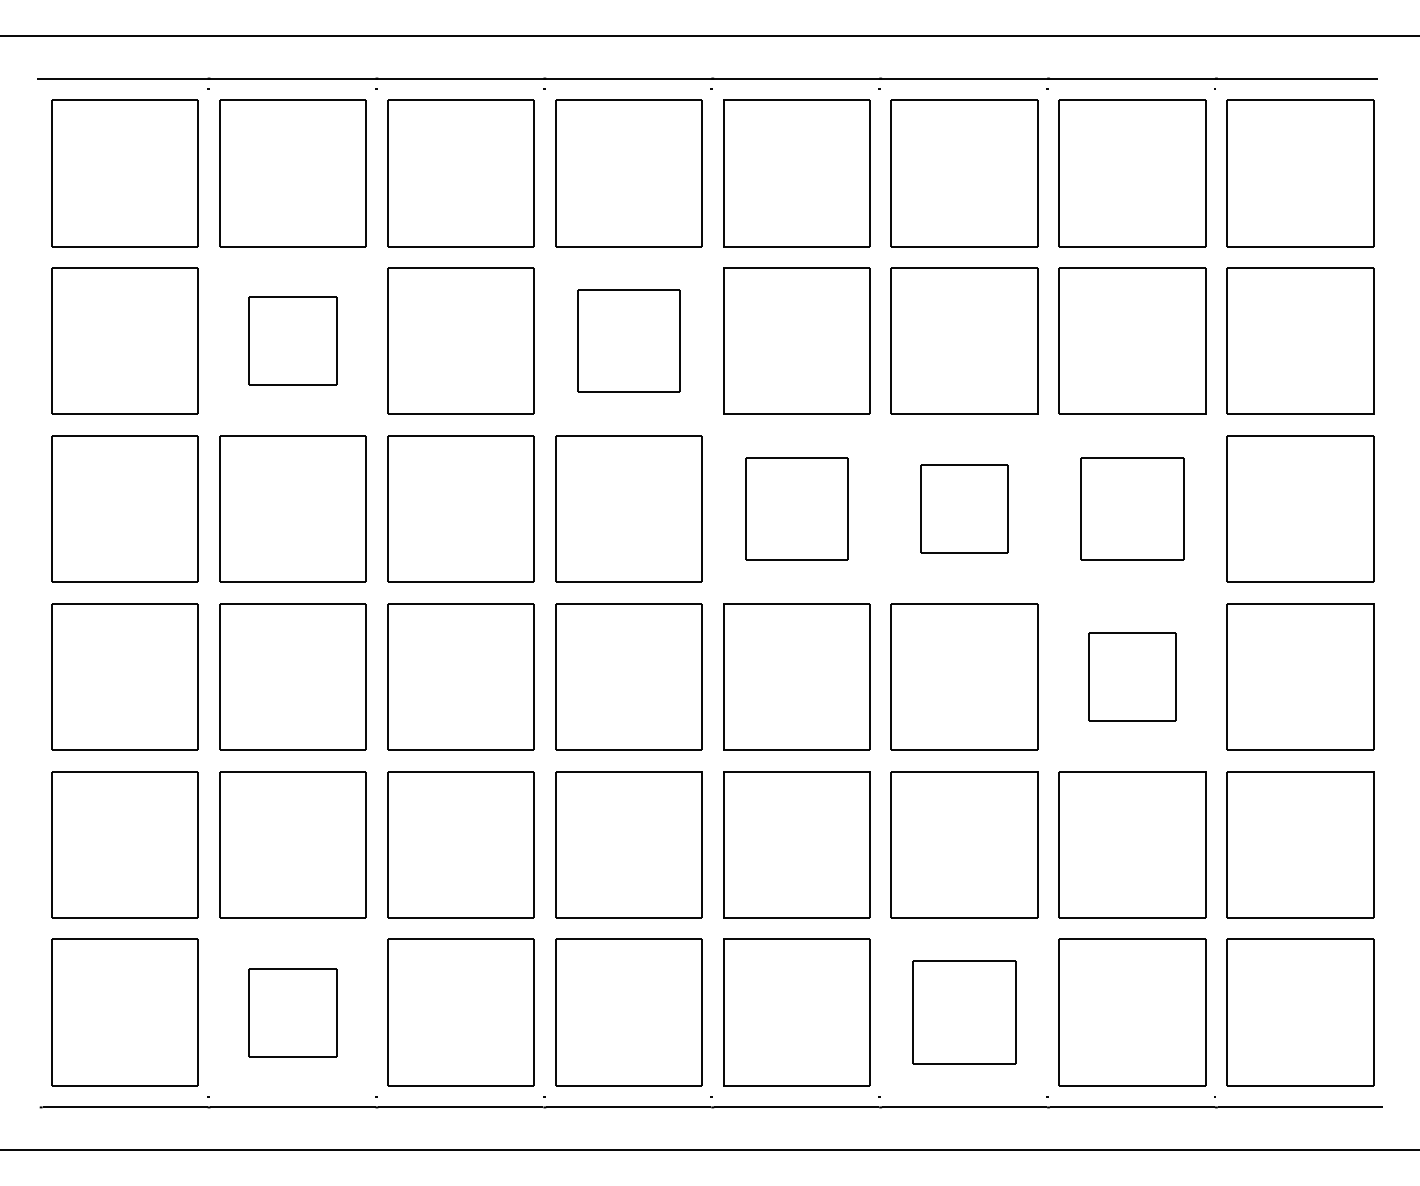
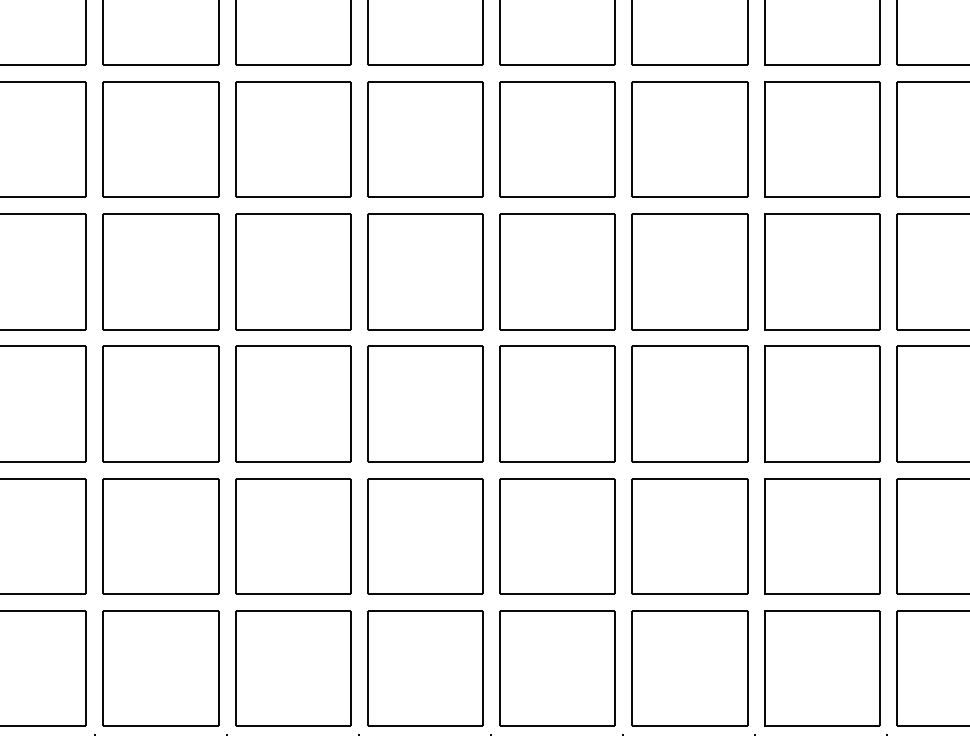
part: (292, 340) -> (160, 139), size x1.67
part: (628, 340) -> (425, 139), size x1.43
part: (796, 508) -> (557, 271), size x1.43
part: (964, 508) -> (689, 271), size x1.67
part: (1132, 508) -> (822, 271), size x1.43
part: (1132, 676) -> (822, 403), size x1.67
part: (292, 1012) -> (160, 668), size x1.67
part: (964, 1012) -> (689, 668), size x1.43

